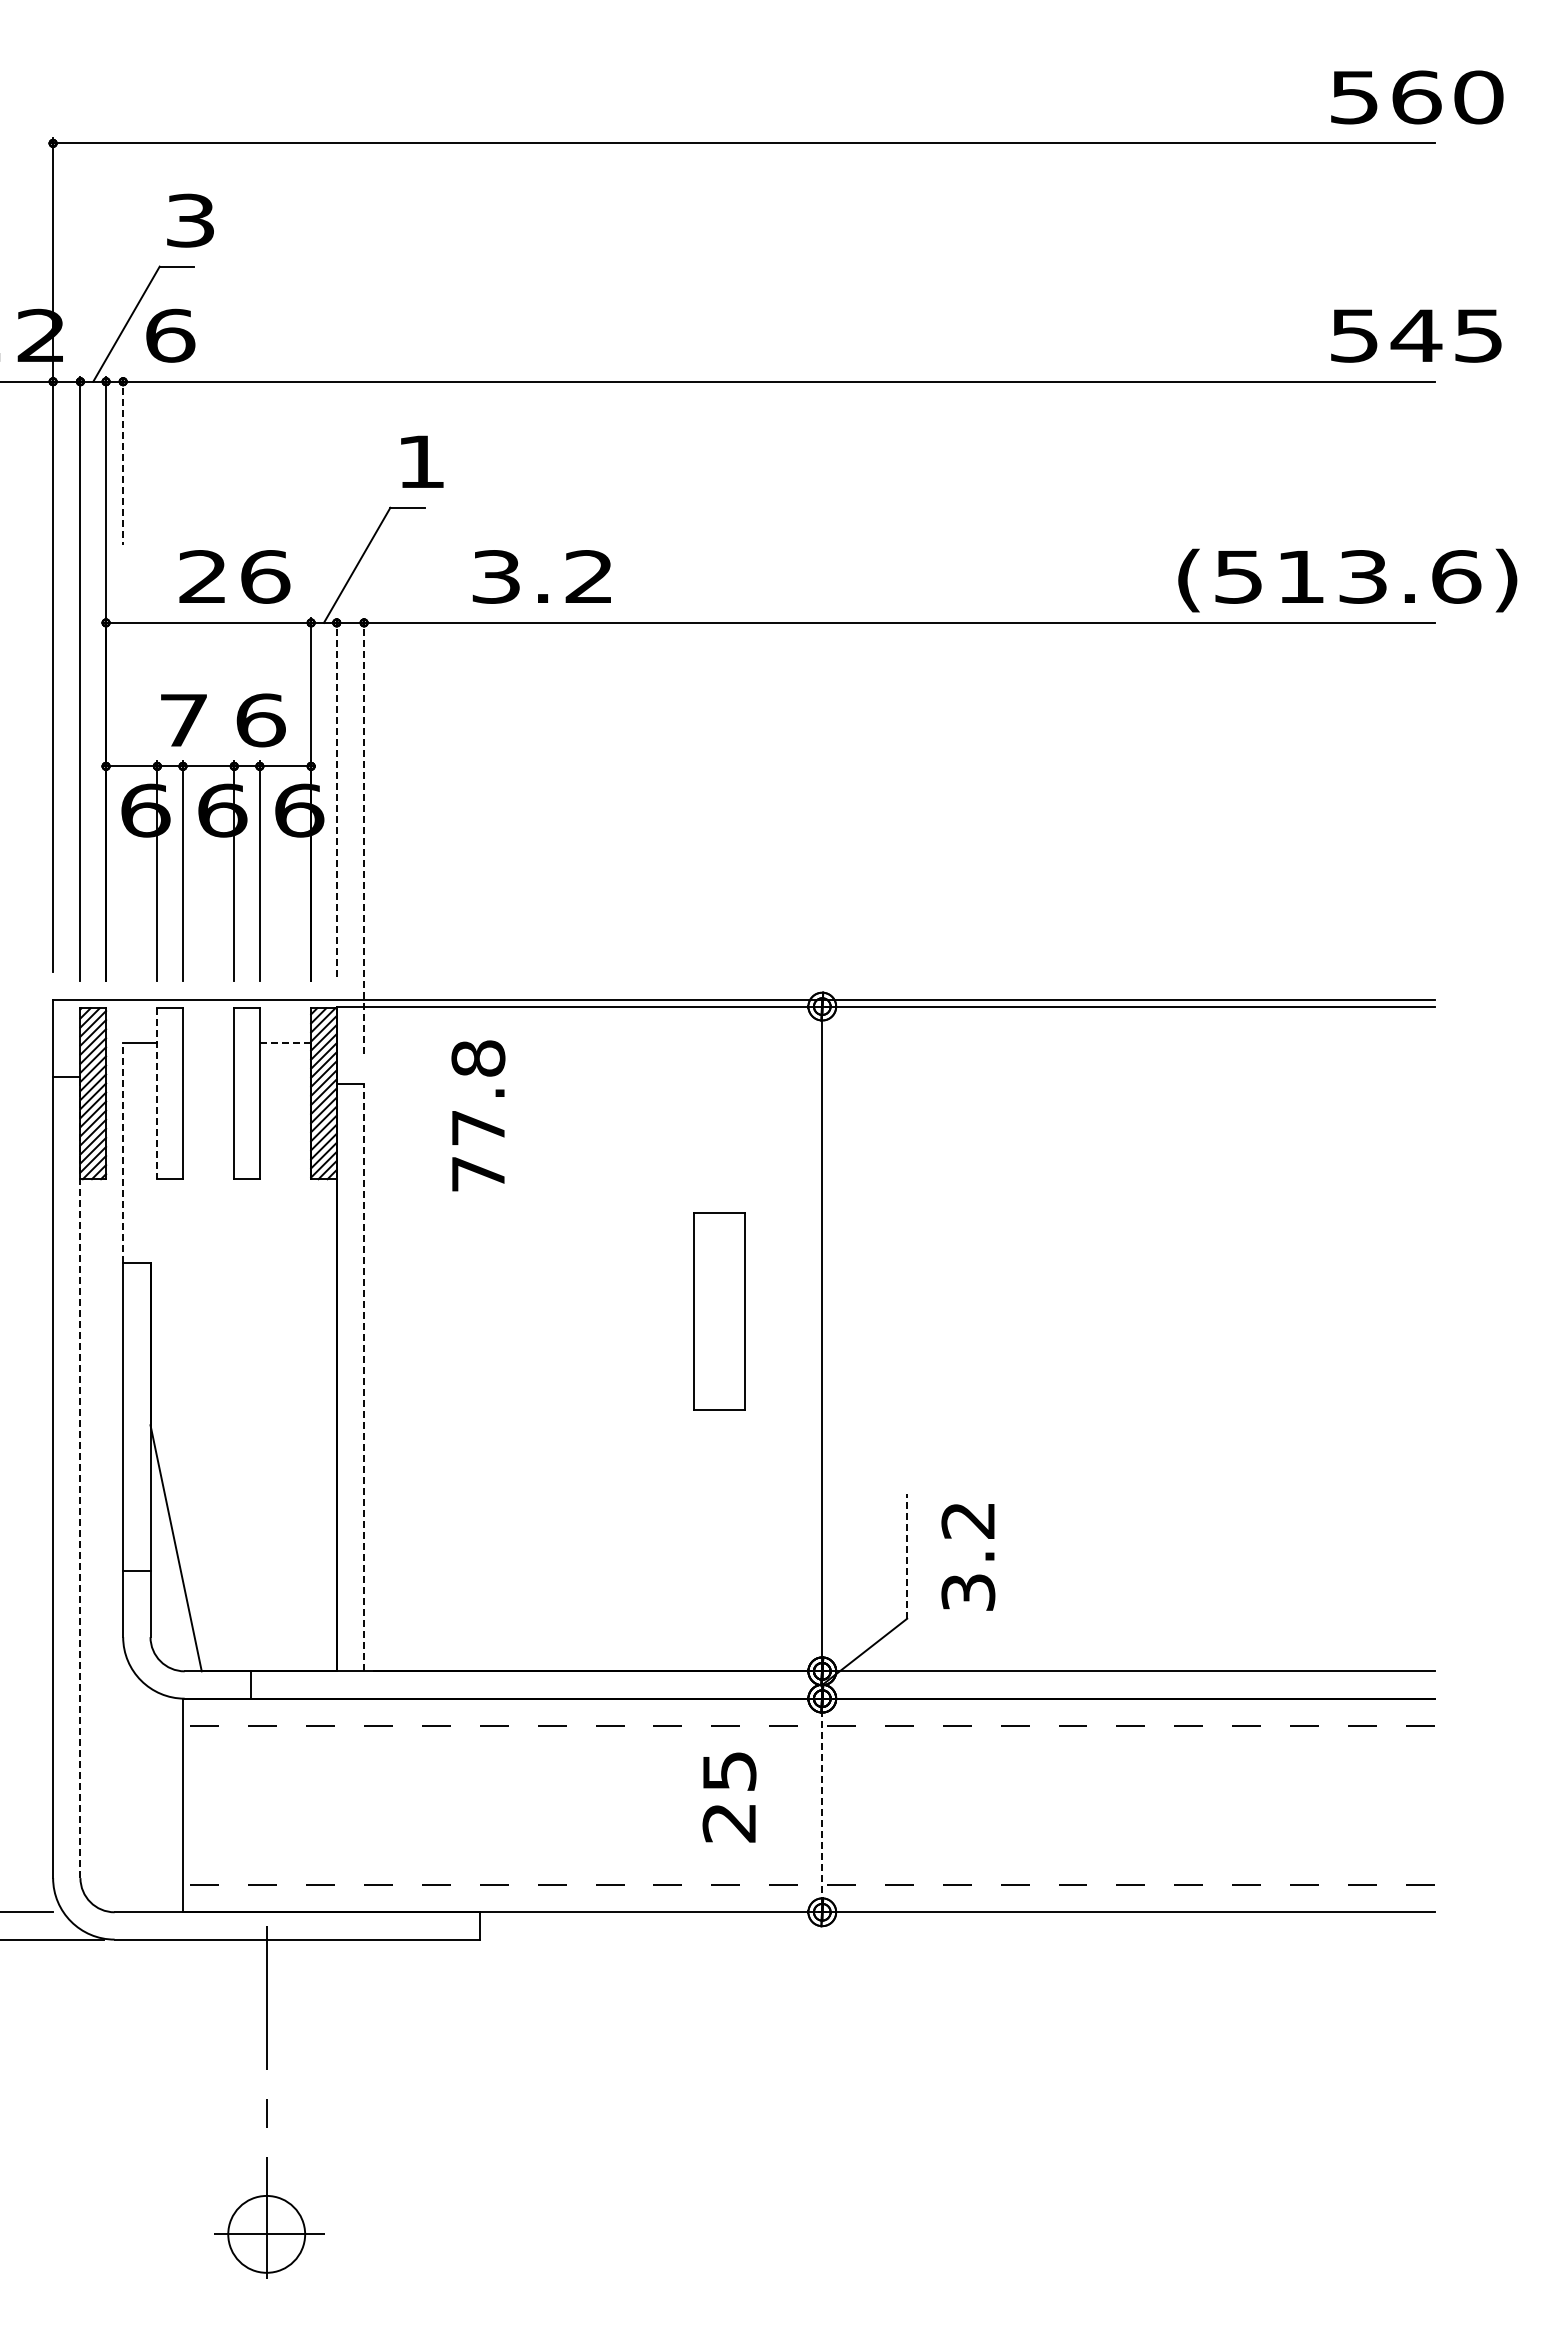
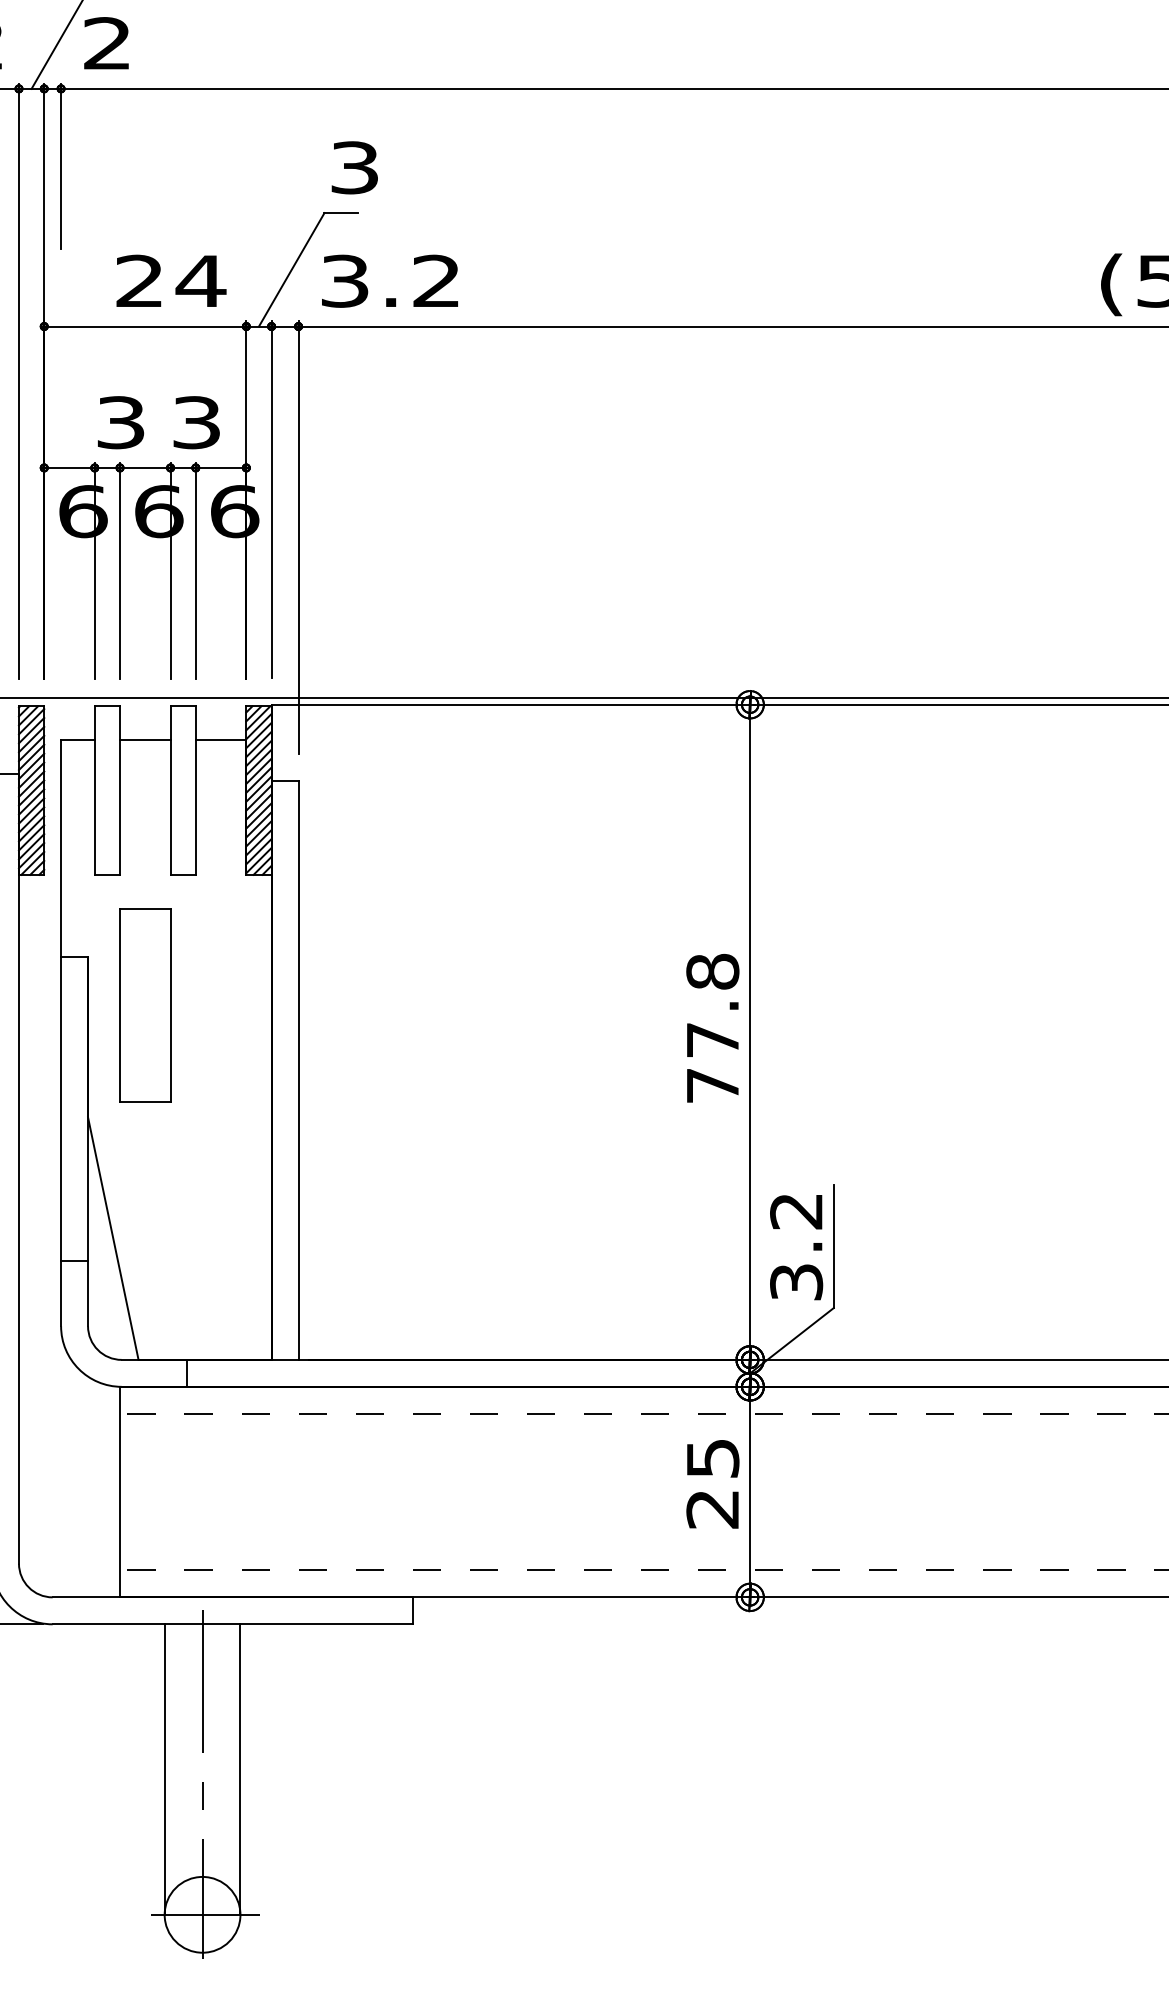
text: (170, 335) -> (107, 43), 6 -> 2
line: (123, 460) -> (61, 166), dashed -> solid
text: (420, 461) -> (354, 167), 1 -> 3
text: (265, 576) -> (201, 280), 26 -> 24
text: (541, 576) -> (389, 280), moved
text: (183, 720) -> (120, 422), 7 -> 3
text: (260, 720) -> (196, 422), 6 -> 3
line: (336, 798) -> (271, 499), dashed -> solid
line: (364, 837) -> (298, 538), dashed -> solid
line: (208, 1042) -> (145, 740), added
line: (285, 1042) -> (221, 740), dashed -> solid
line: (157, 1094) -> (94, 791), dashed -> solid
text: (478, 1115) -> (712, 1027), moved
line: (123, 1152) -> (61, 848), dashed -> solid
part: (719, 1311) -> (145, 1005), moved
line: (364, 1377) -> (298, 1070), dashed -> solid
line: (80, 1477) -> (19, 1168), dashed -> solid
line: (907, 1555) -> (834, 1245), dashed -> solid
text: (968, 1557) -> (796, 1247), moved
text: (729, 1797) -> (712, 1484), moved
line: (822, 1805) -> (750, 1492), dashed -> solid
line: (228, 2086) -> (164, 1769), added
line: (305, 2086) -> (240, 1769), added

